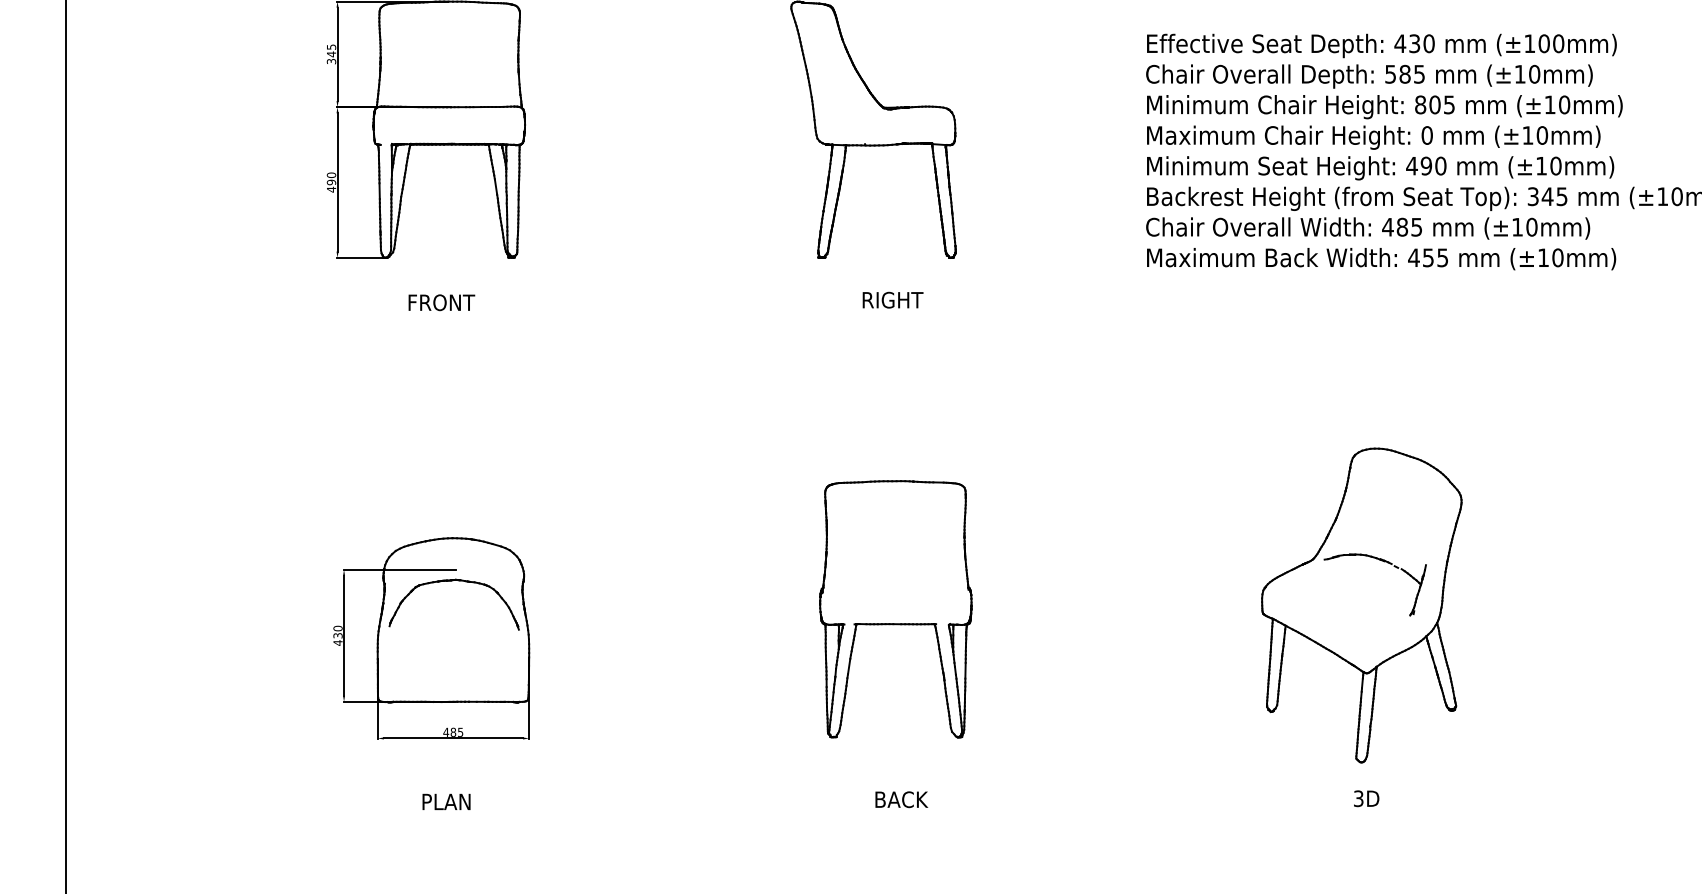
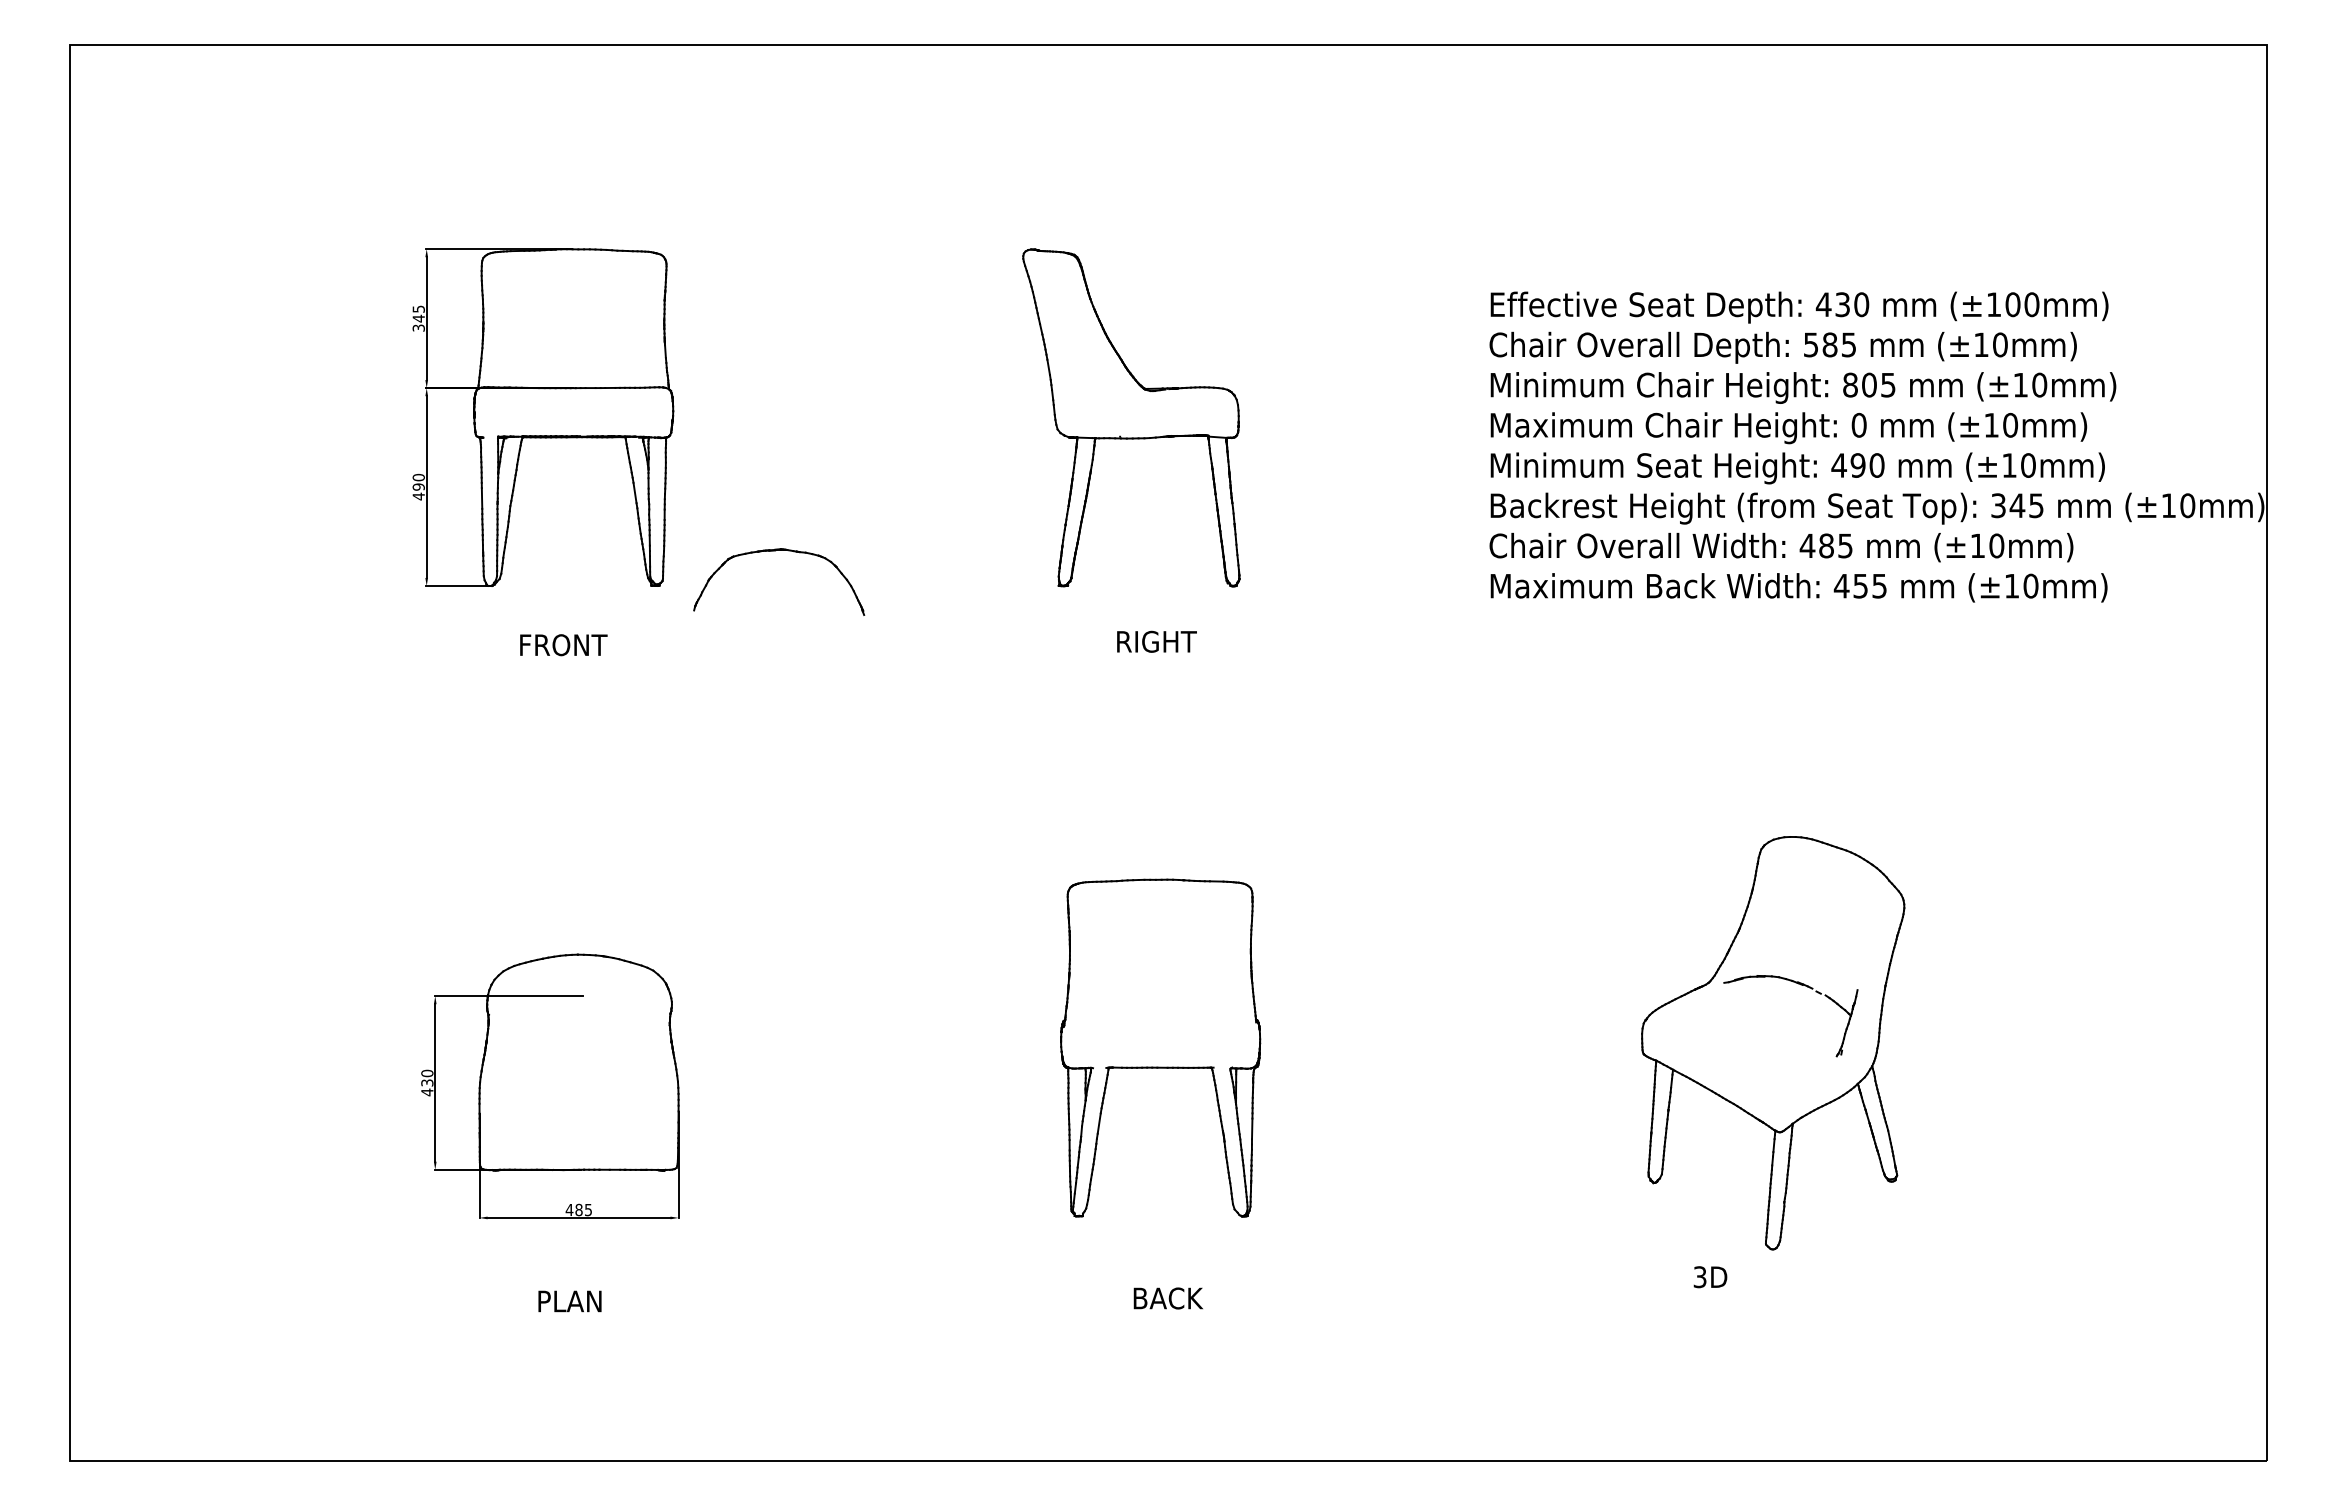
part: (451, 581) -> (775, 551), moved
text: (1366, 798) -> (1710, 1277), moved

